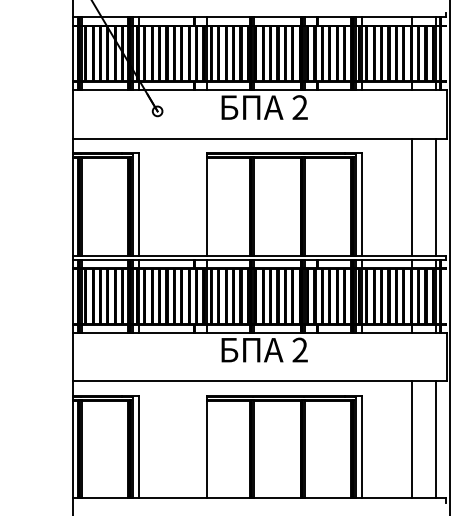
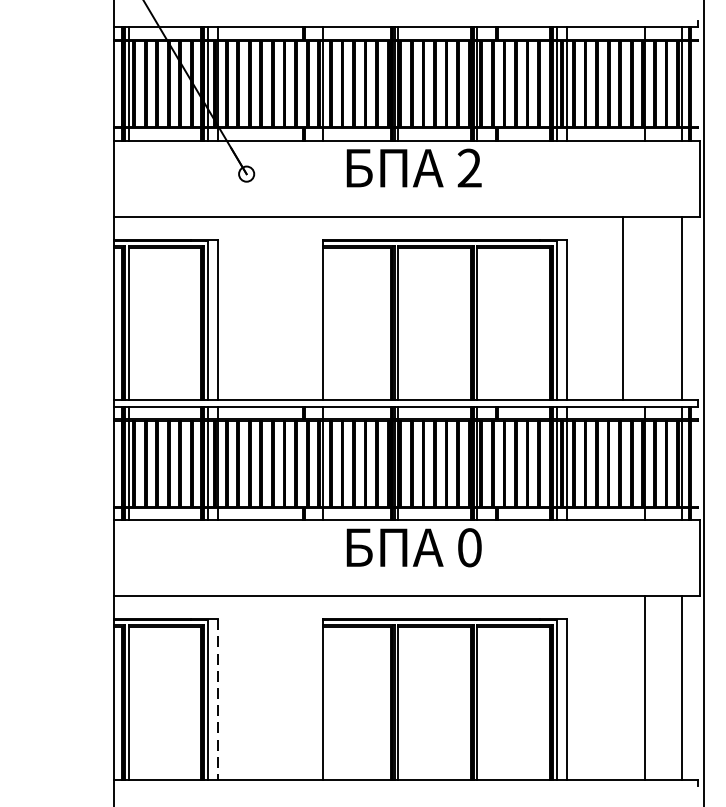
line: (412, 196) -> (623, 307), moved
text: (299, 349) -> (468, 546), 2 -> 0
line: (139, 447) -> (218, 699), solid -> dashed

